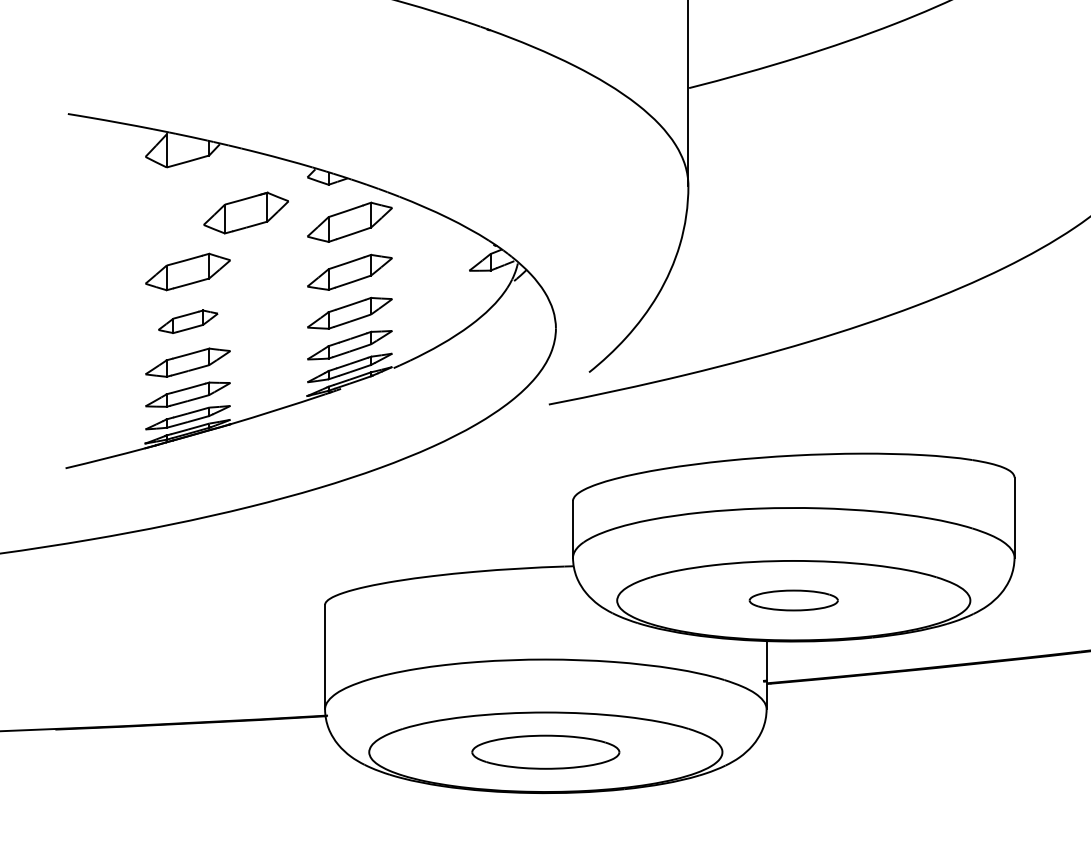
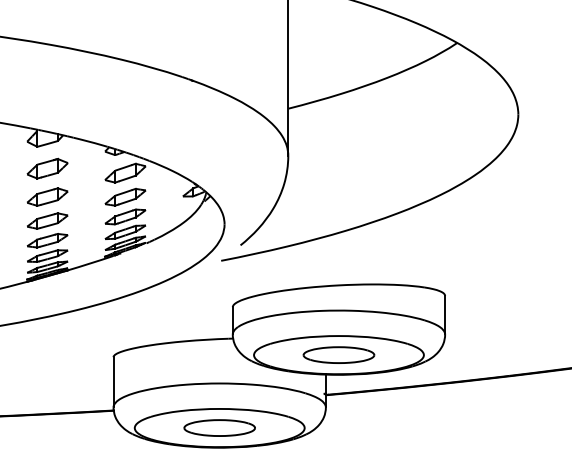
part: (245, 212) -> (47, 168), moved
part: (187, 320) -> (47, 220), size x1.43
part: (792, 599) -> (338, 354), size x1.67

